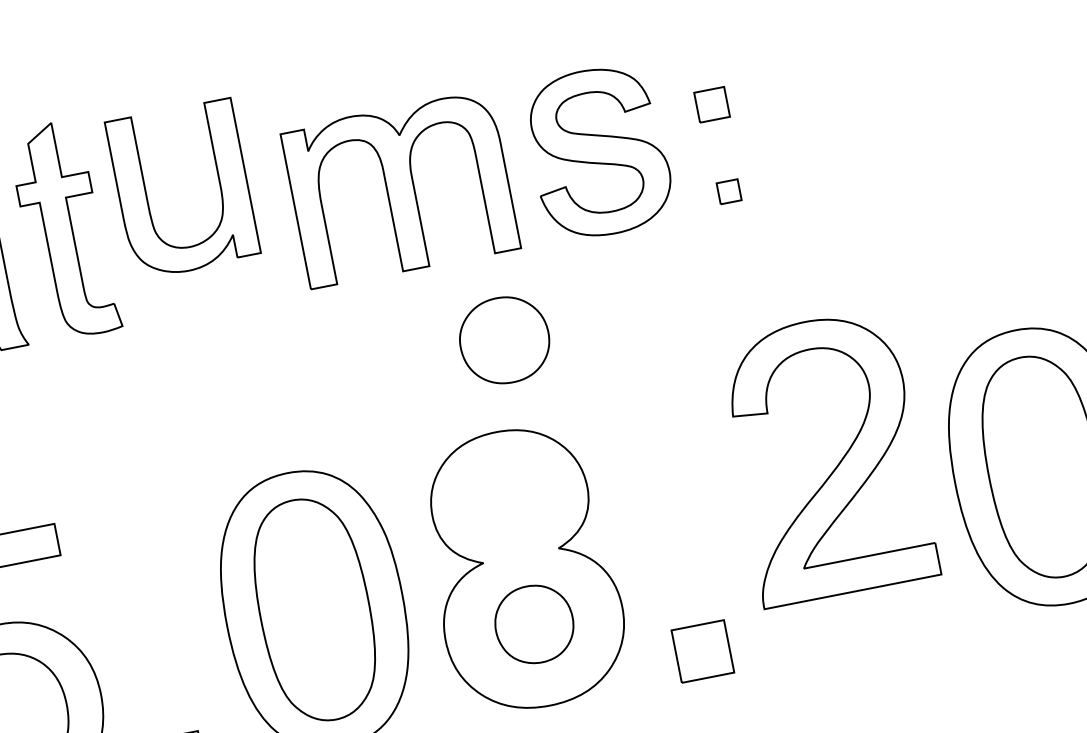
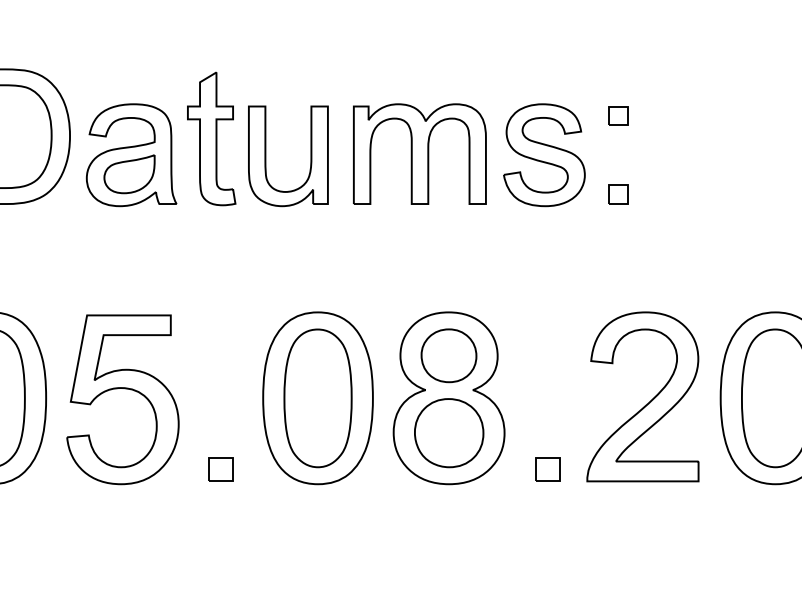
part: (711, 104) -> (618, 115), moved
part: (729, 191) -> (618, 194), size x1.43
part: (148, 196) -> (266, 156), moved
part: (503, 340) -> (448, 355), moved
part: (837, 464) -> (648, 402), moved
part: (534, 624) -> (449, 433), size x1.43
part: (701, 651) -> (547, 469), size x0.71

